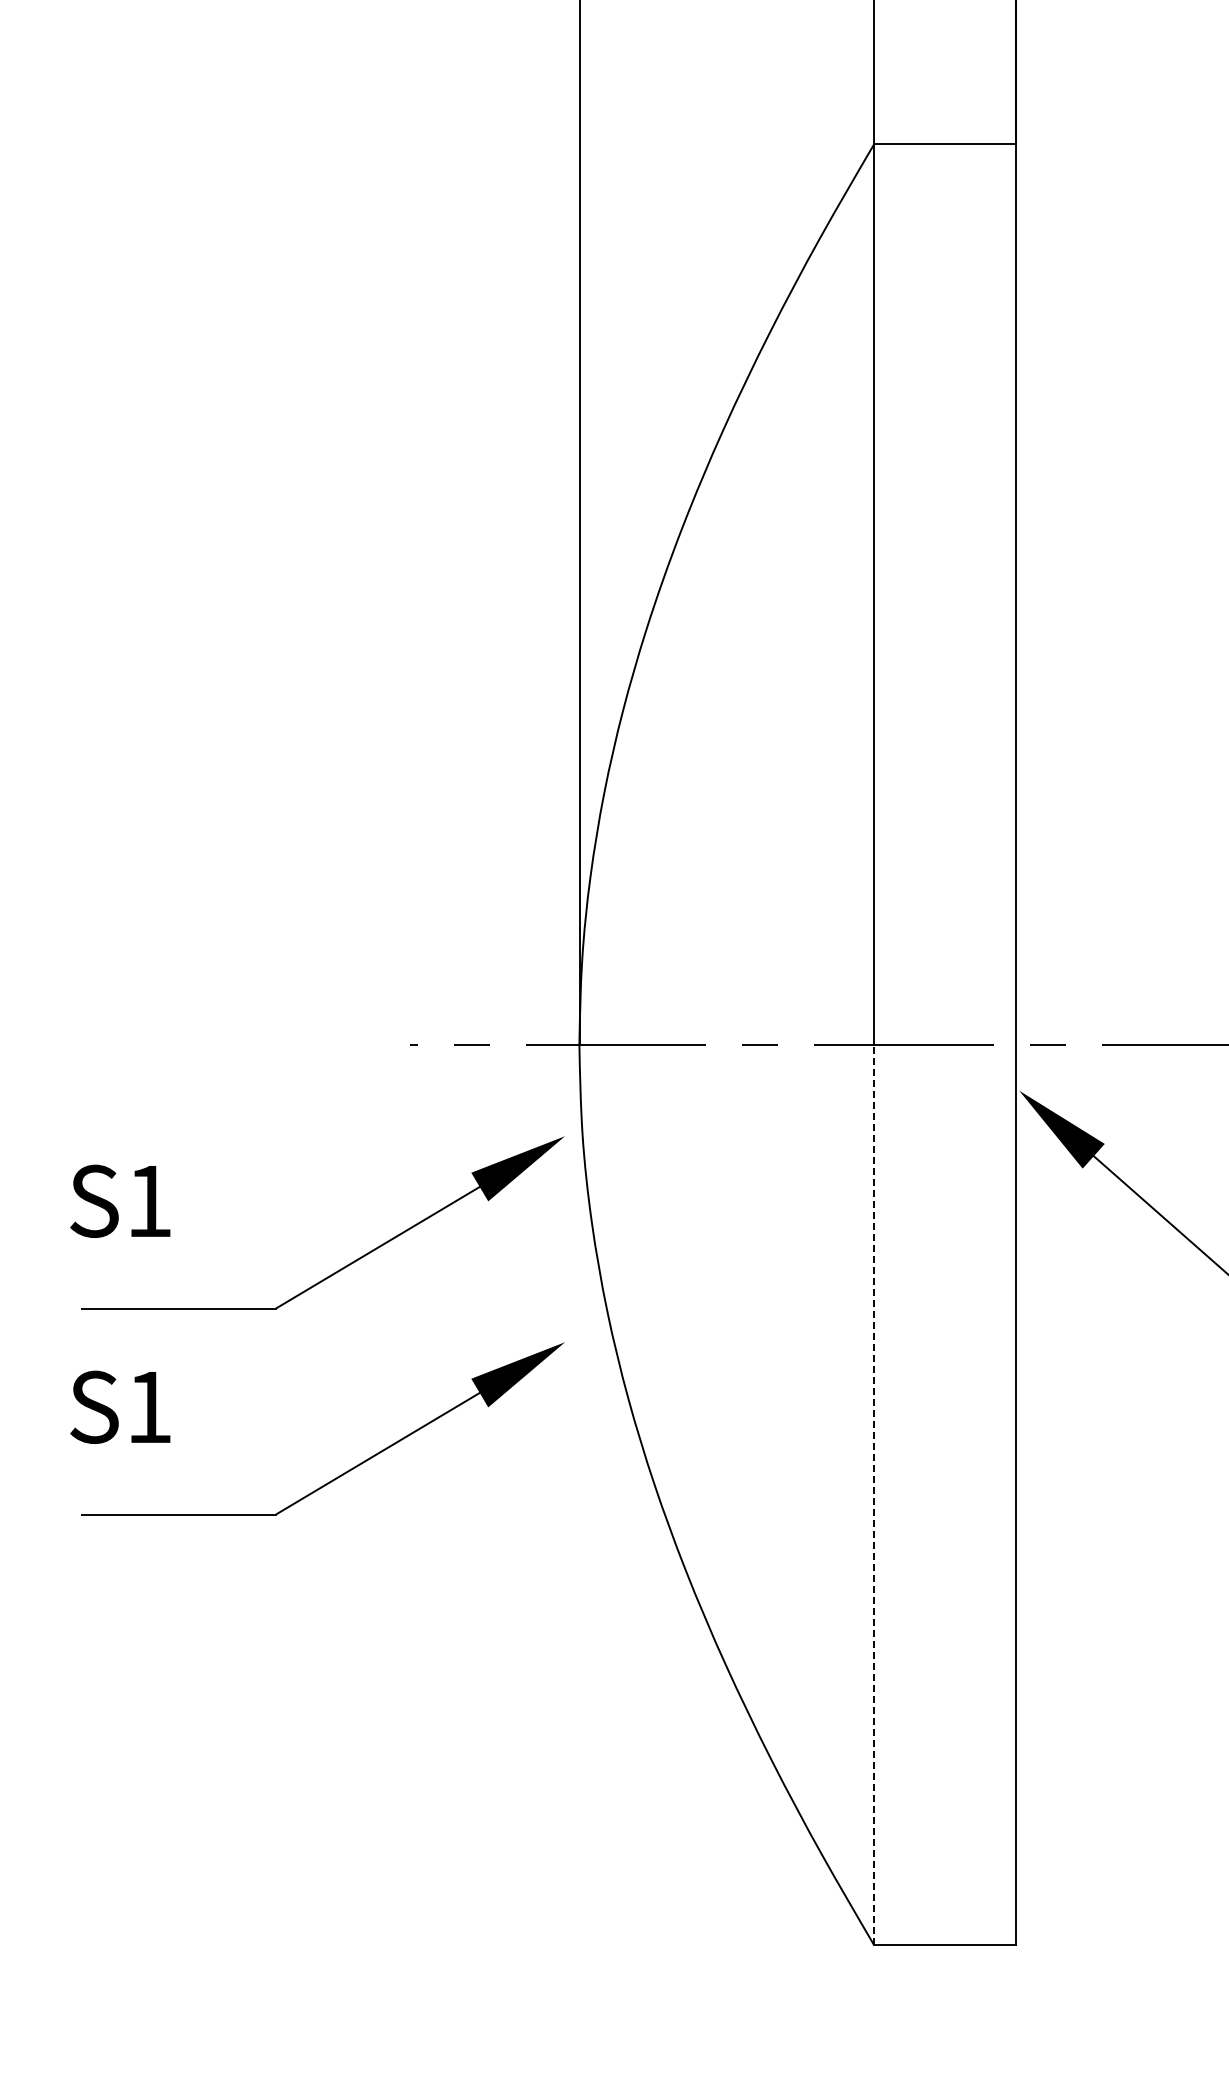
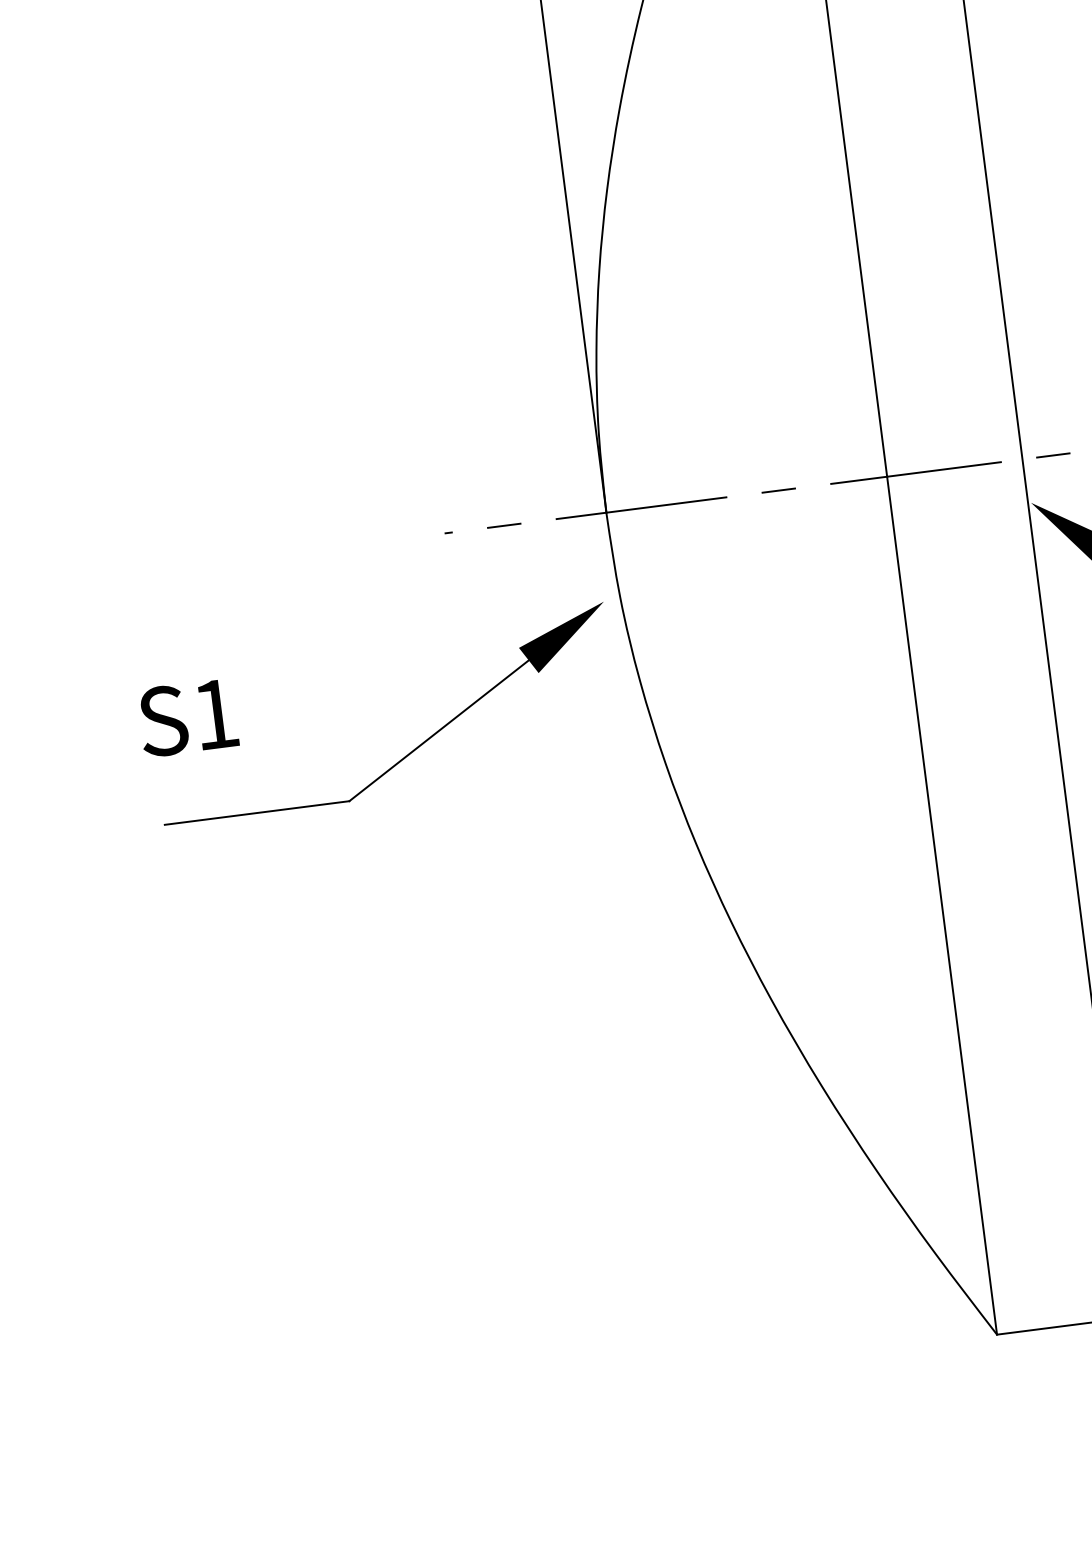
part: (342, 1473) -> (432, 950), removed
line: (874, 1494) -> (942, 905), dashed -> solid

